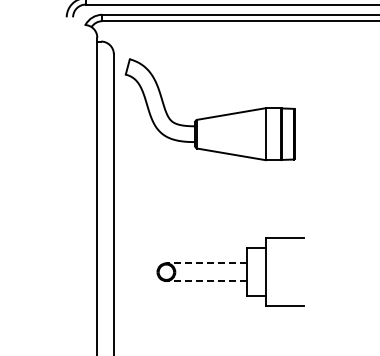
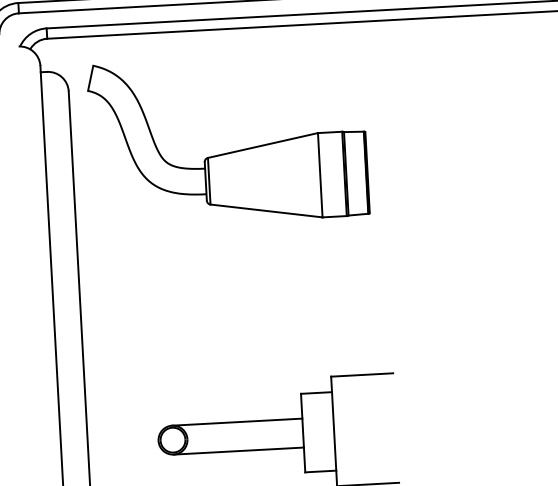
part: (209, 116) -> (227, 151), moved
line: (206, 263) -> (237, 422), dashed -> solid
line: (206, 281) -> (238, 451), dashed -> solid

